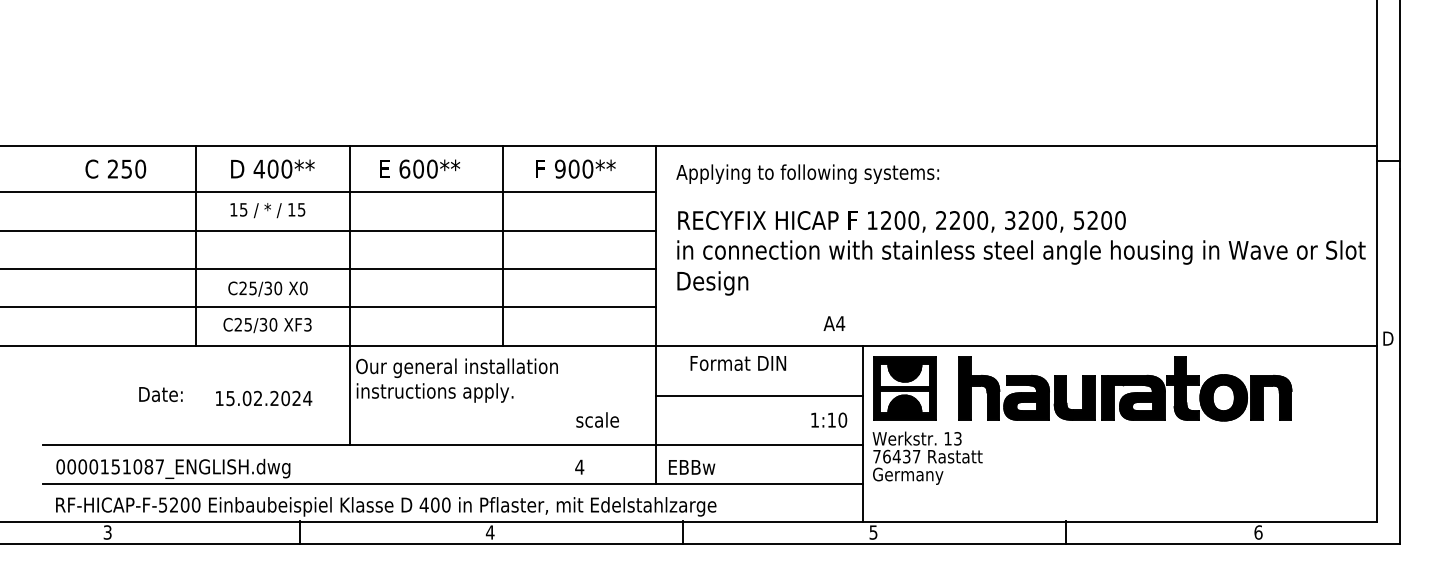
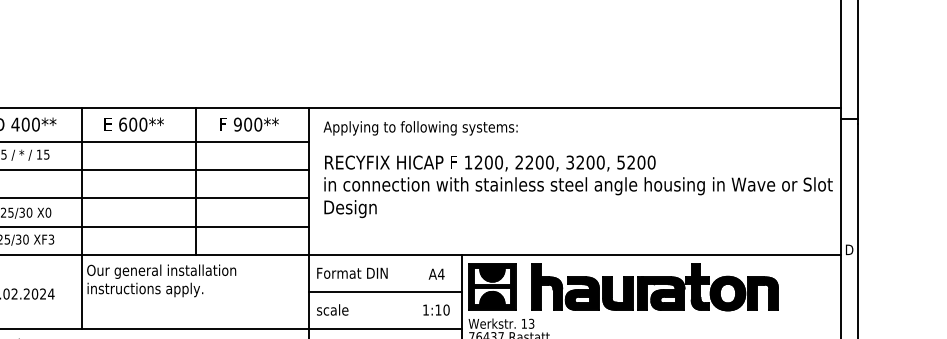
text: (834, 323) -> (436, 274), moved
text: (738, 363) -> (352, 273), moved
text: (597, 419) -> (332, 309), moved

